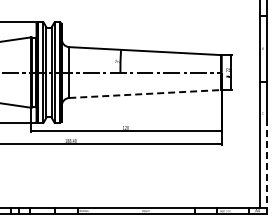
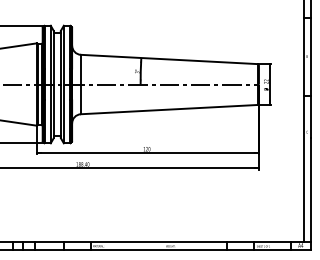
line: (145, 94) -> (169, 110), dashed -> solid
line: (266, 166) -> (311, 194), dashed -> solid

